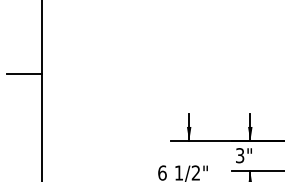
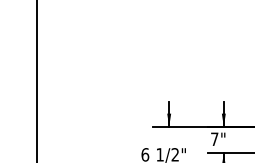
line: (23, 73) -> (21, 65), removed
text: (240, 155) -> (215, 139), 3" -> 7"

